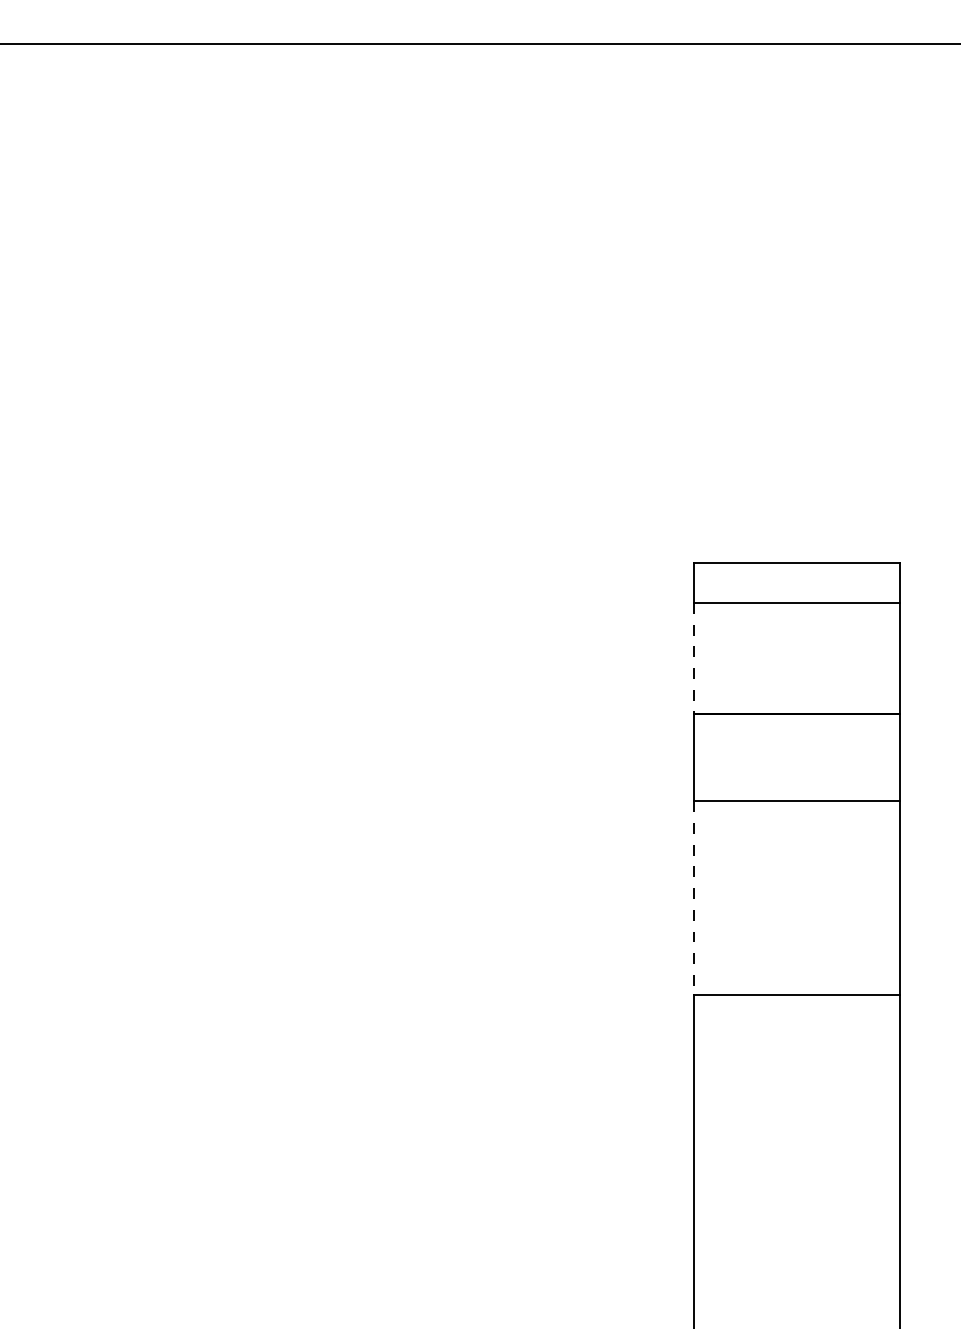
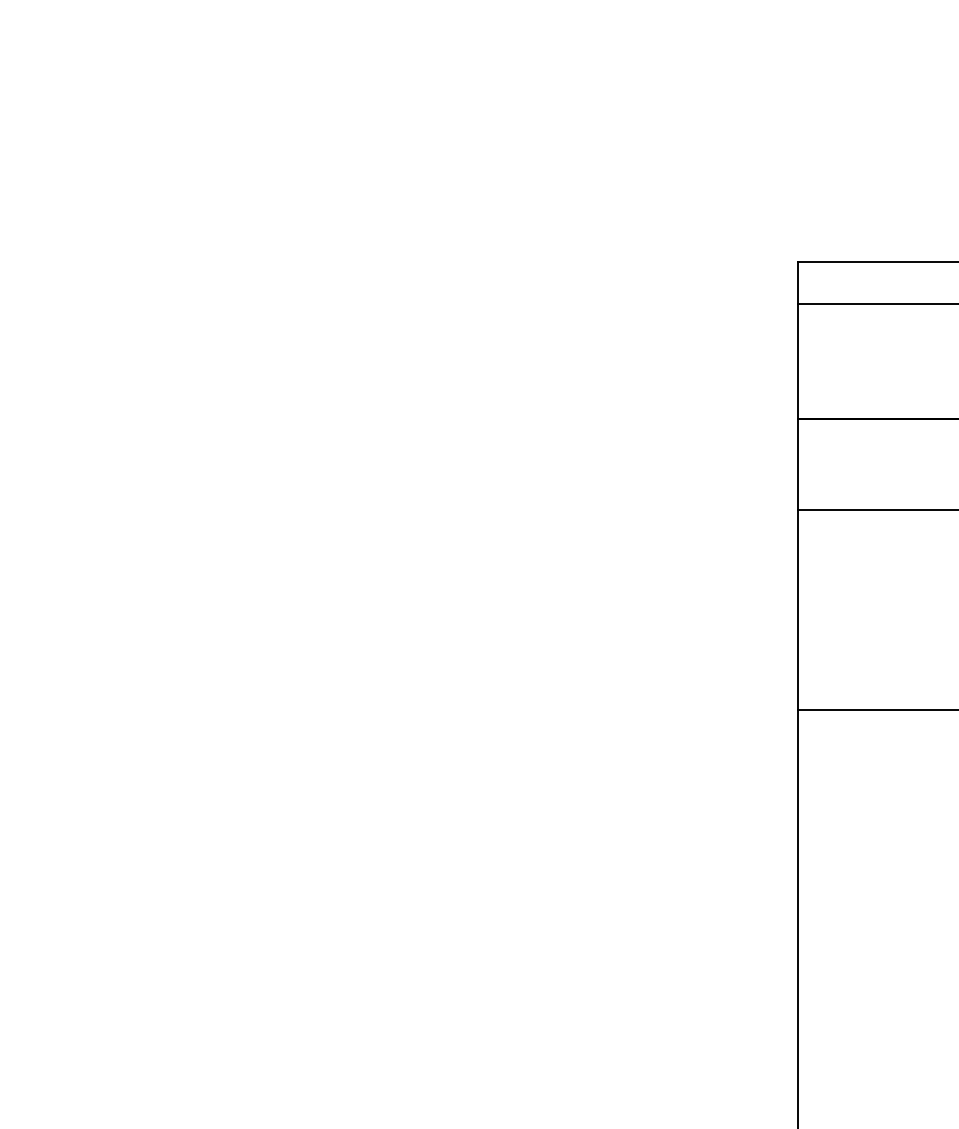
line: (693, 658) -> (797, 361), dashed -> solid
line: (693, 898) -> (797, 610), dashed -> solid

